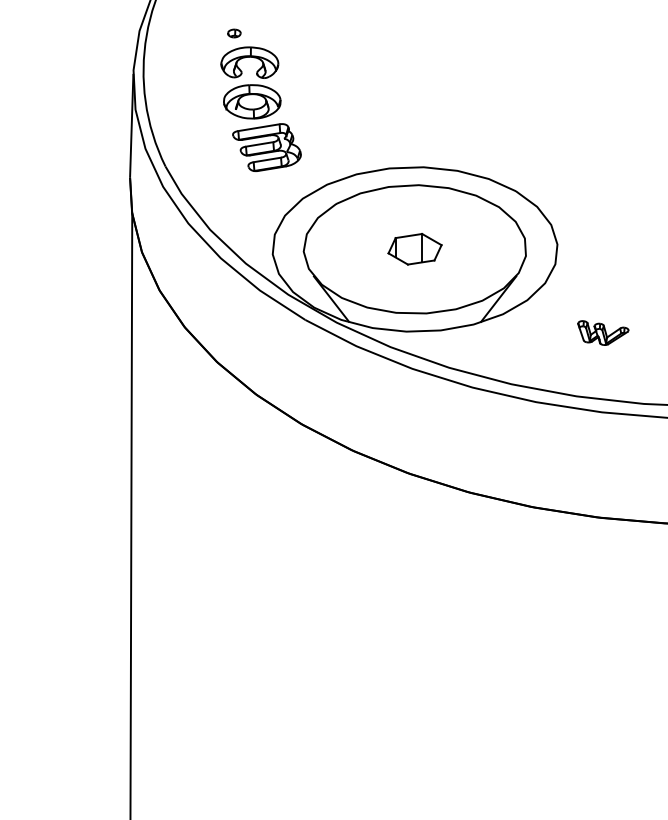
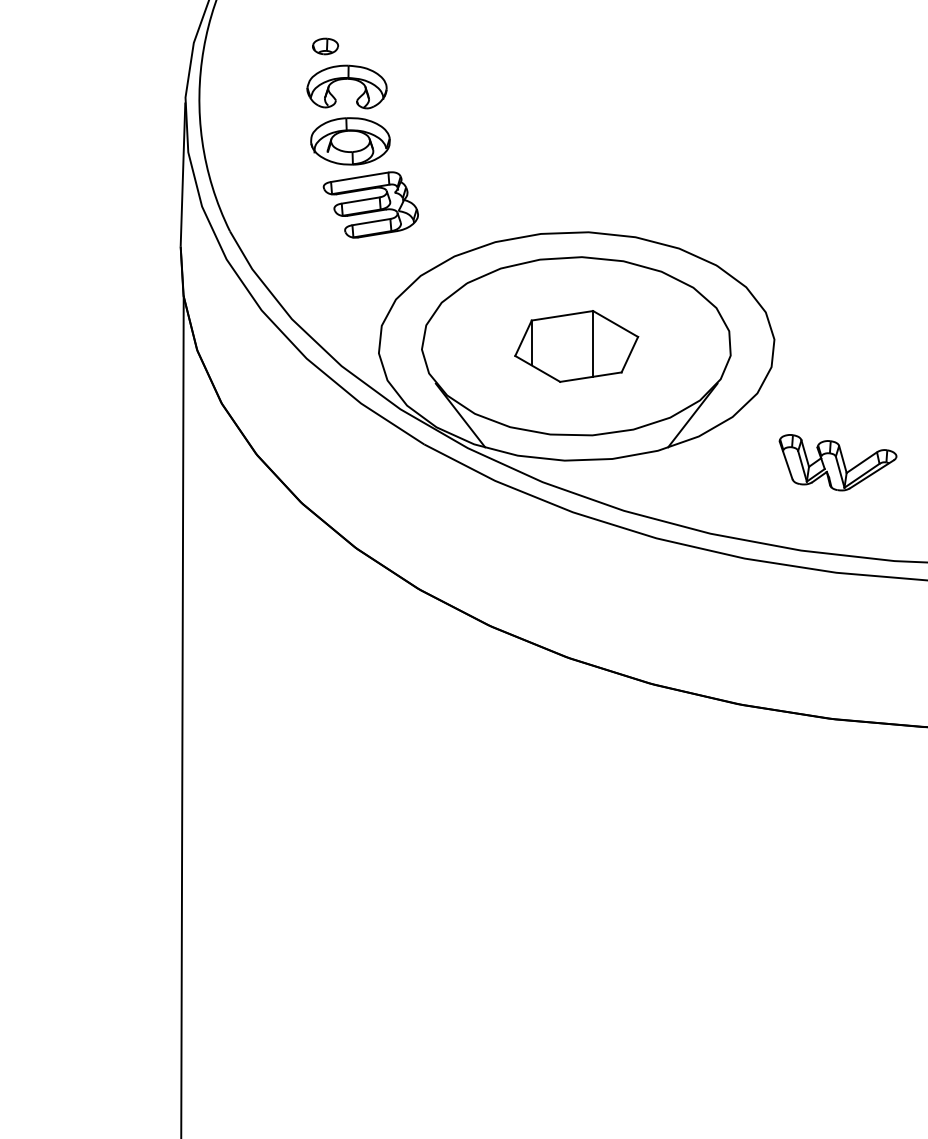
part: (234, 33) -> (325, 46), size x1.43
part: (414, 248) -> (575, 345), size x1.67
part: (603, 332) -> (838, 461), size x1.67

